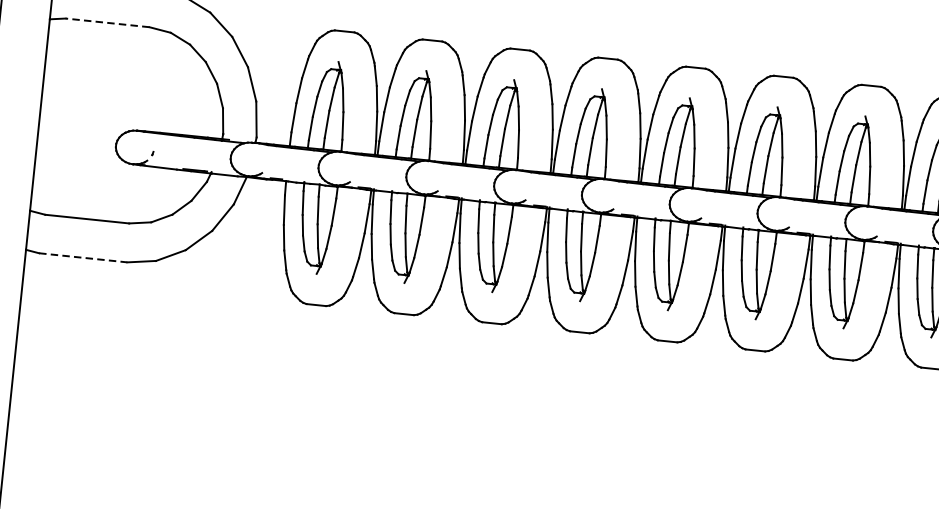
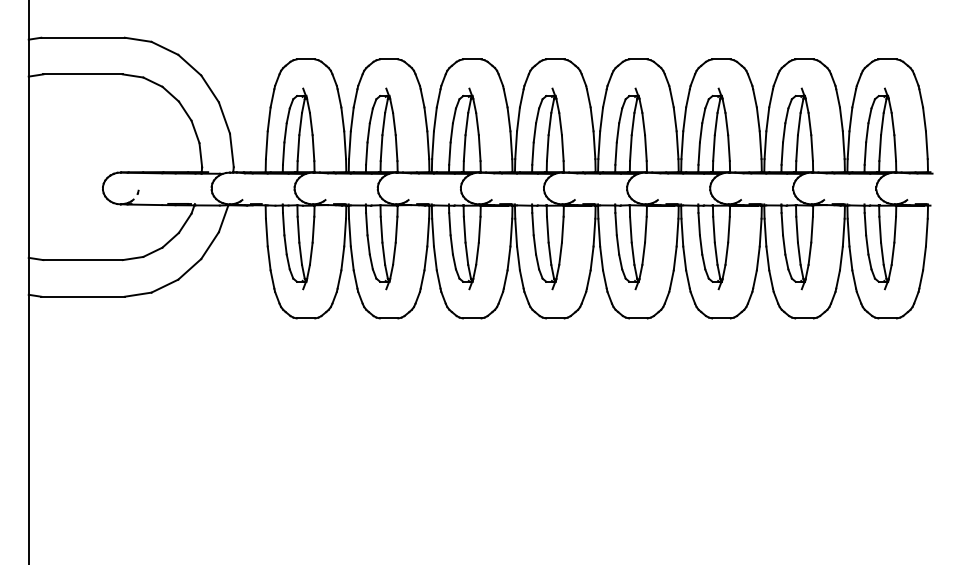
line: (107, 23) -> (83, 74), dashed -> solid
line: (83, 257) -> (83, 296), dashed -> solid

